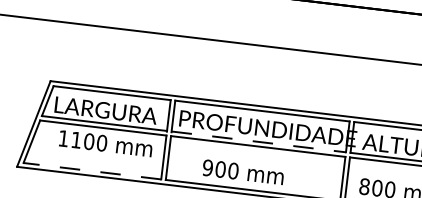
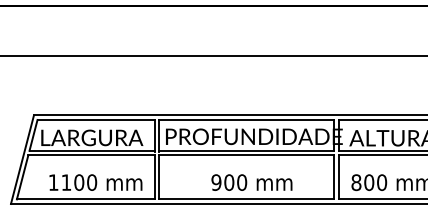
line: (259, 141) -> (247, 150), dashed -> solid
text: (105, 143) -> (95, 182), moved
line: (92, 171) -> (85, 199), dashed -> solid
text: (242, 172) -> (251, 182), moved

